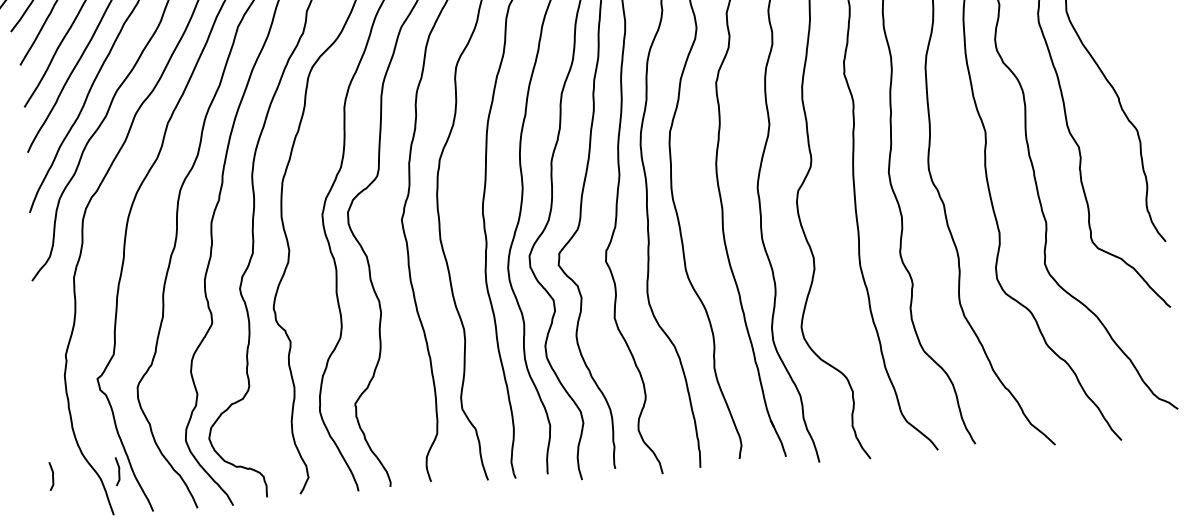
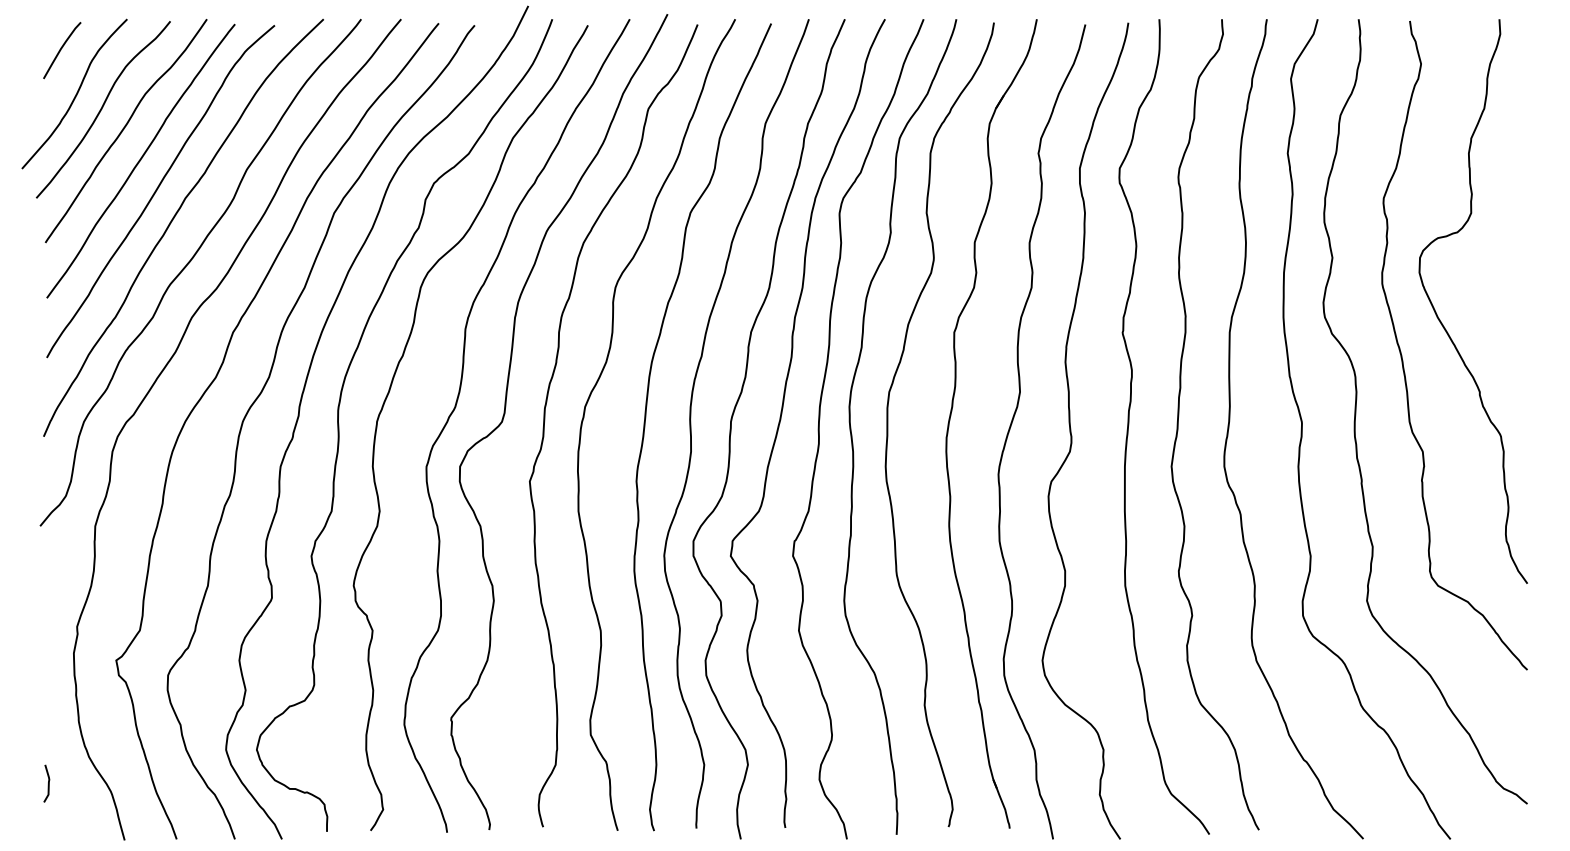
curve: (118, 472) -> (134, 784), removed

